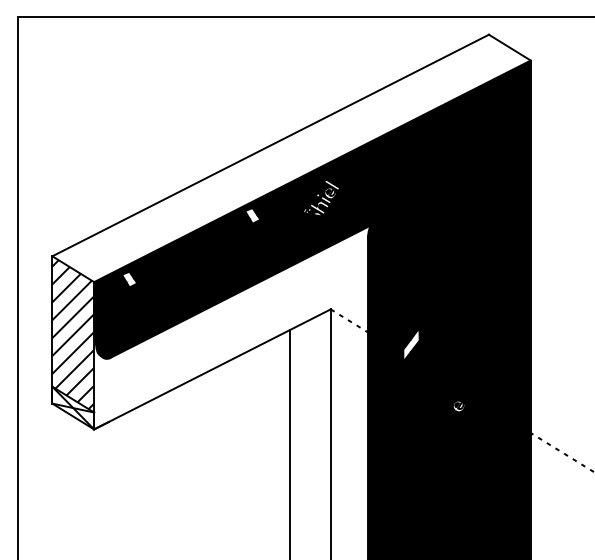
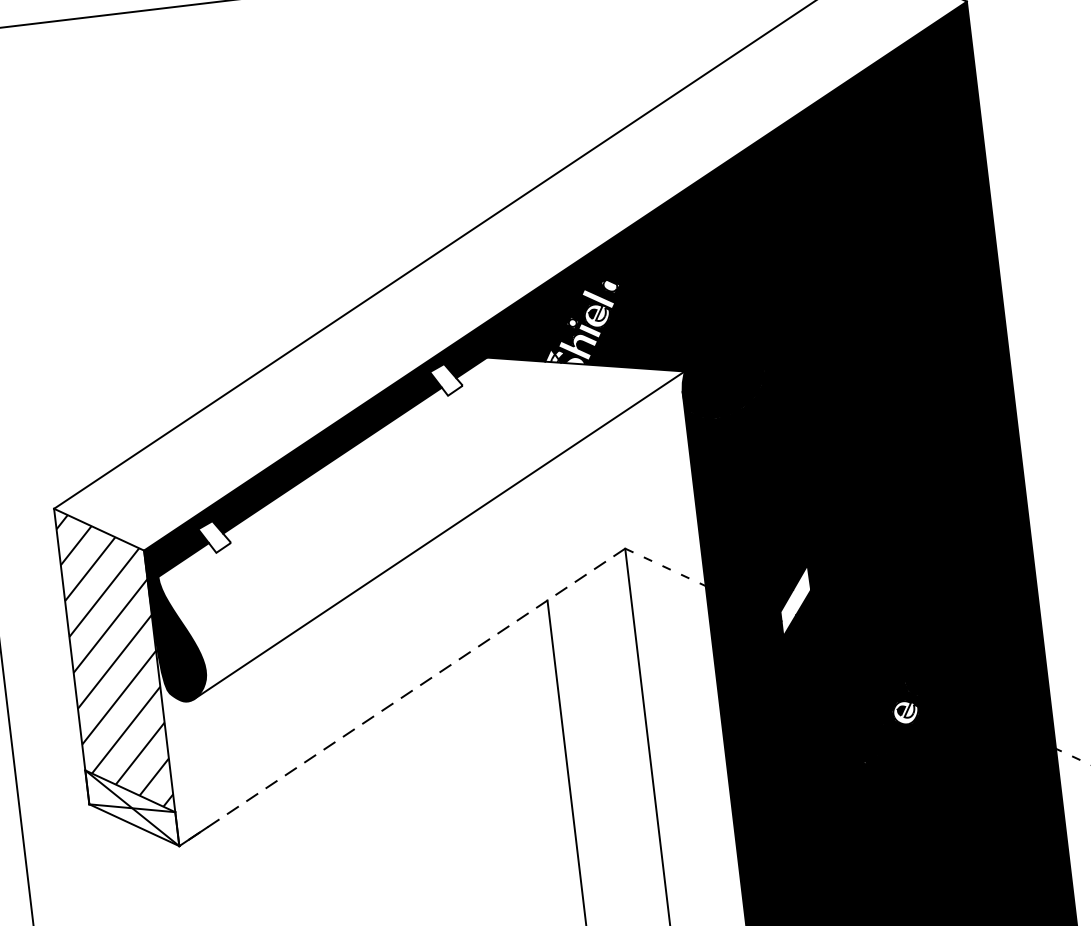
fill: (234, 282) -> (425, 517), removed
line: (212, 369) -> (402, 697), solid -> dashed

